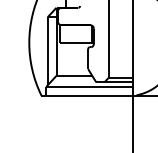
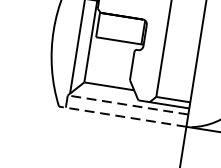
line: (89, 86) -> (127, 104), solid -> dashed
line: (87, 95) -> (123, 116), solid -> dashed

